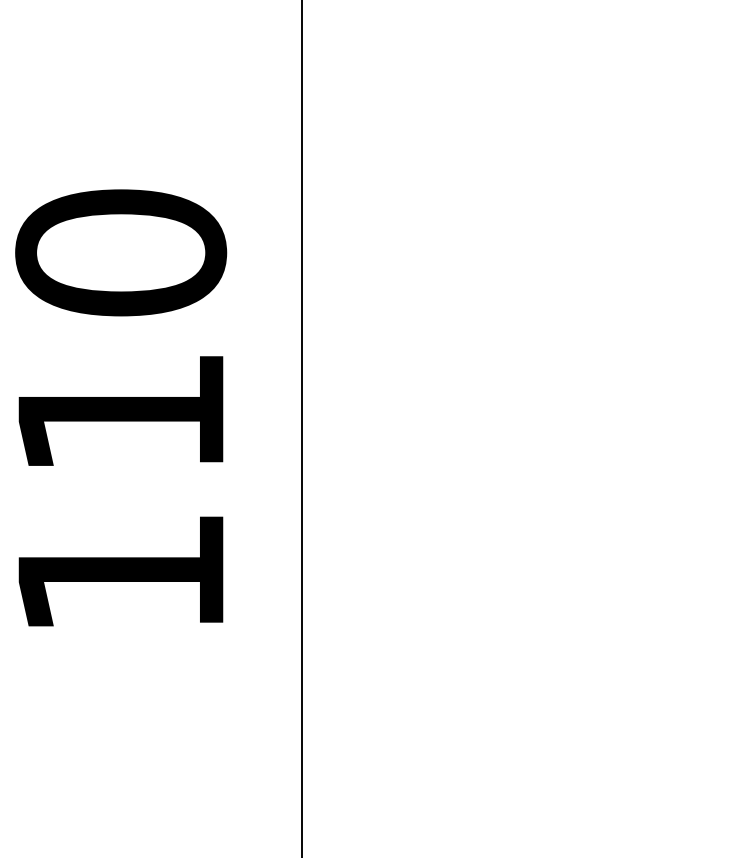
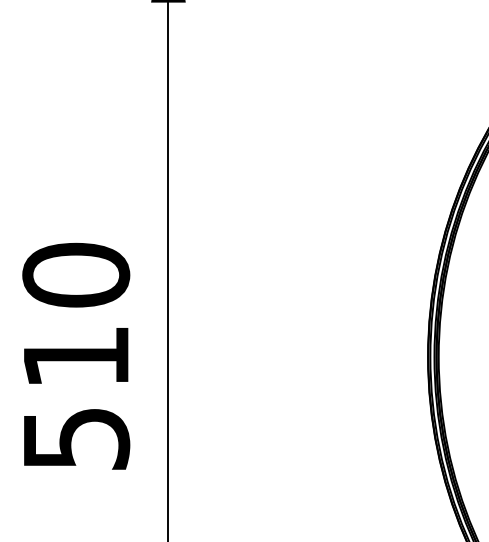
text: (123, 575) -> (77, 439), 110 -> 510

